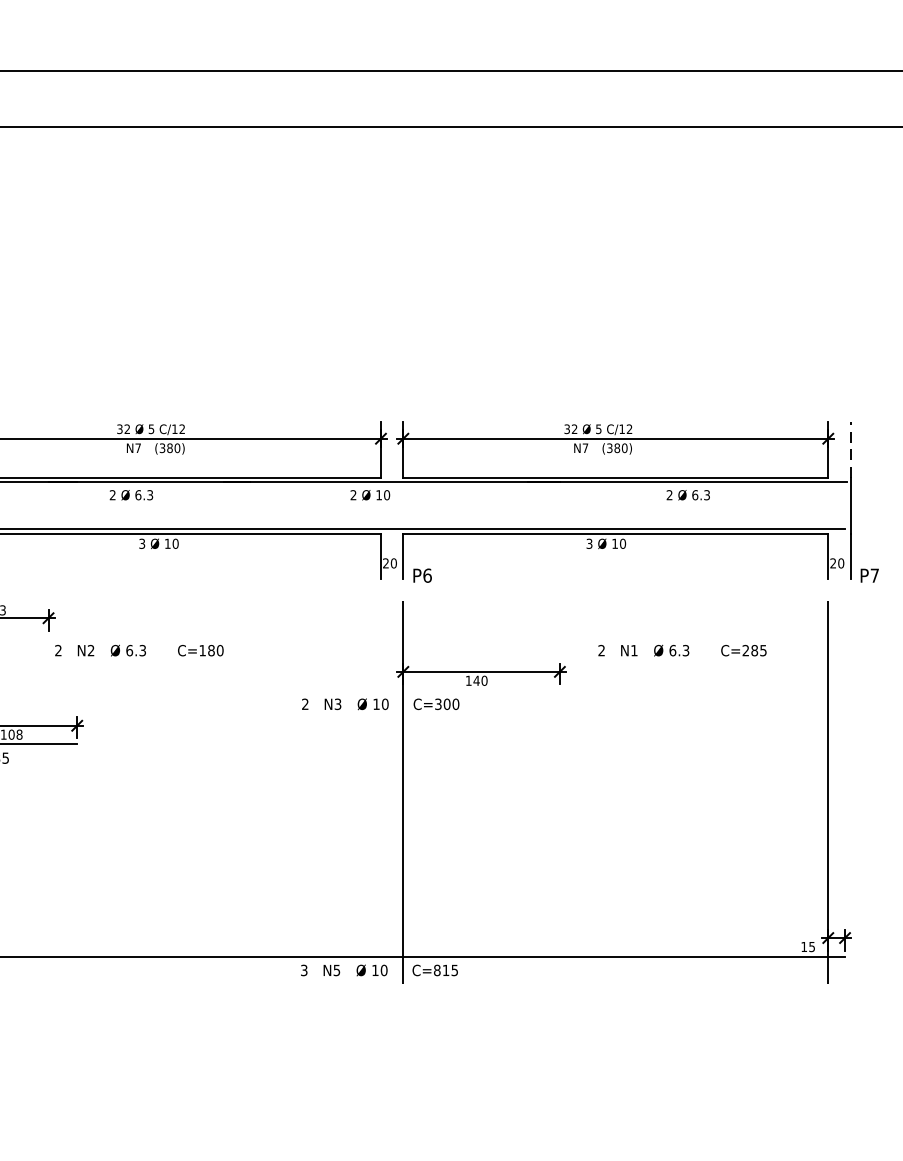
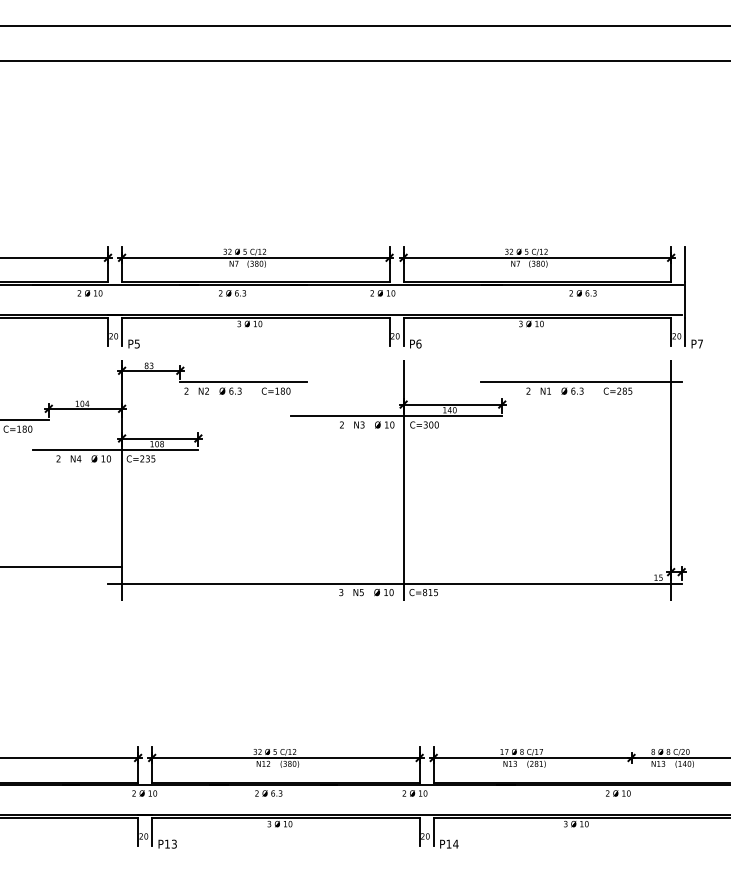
line: (851, 449) -> (685, 264), dashed -> solid
line: (148, 636) -> (243, 382), added
line: (685, 636) -> (581, 382), added
line: (391, 690) -> (396, 416), added

